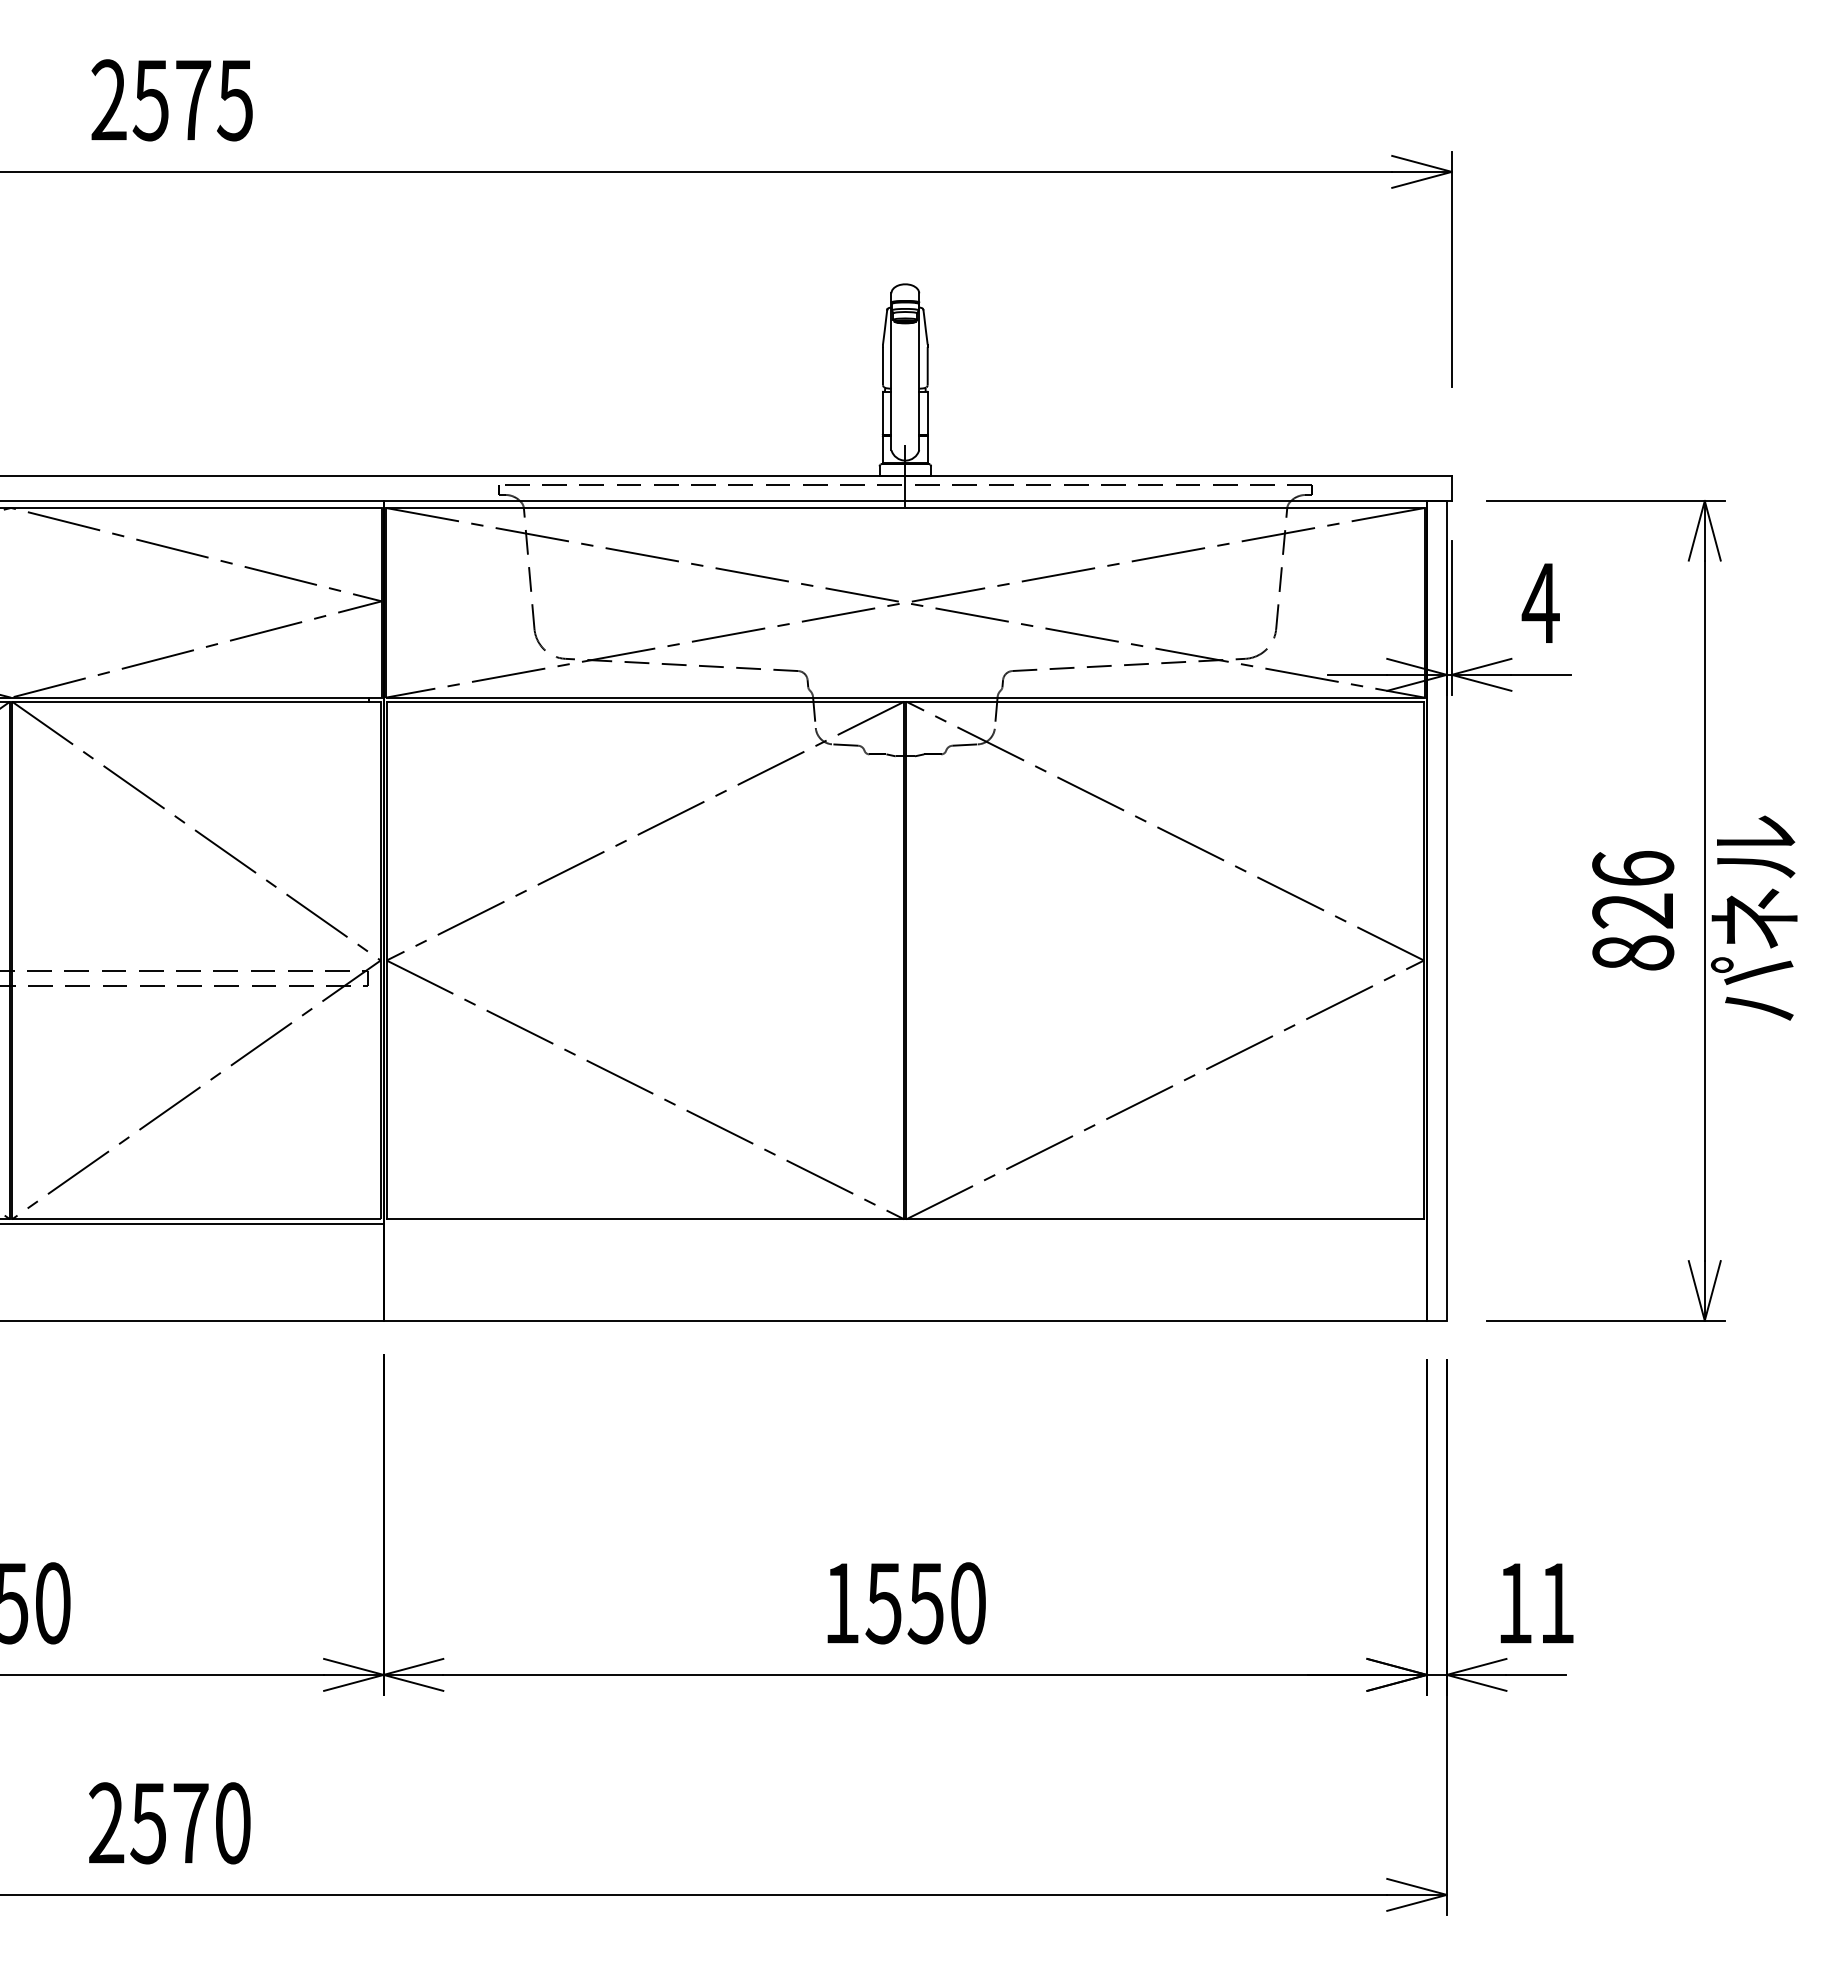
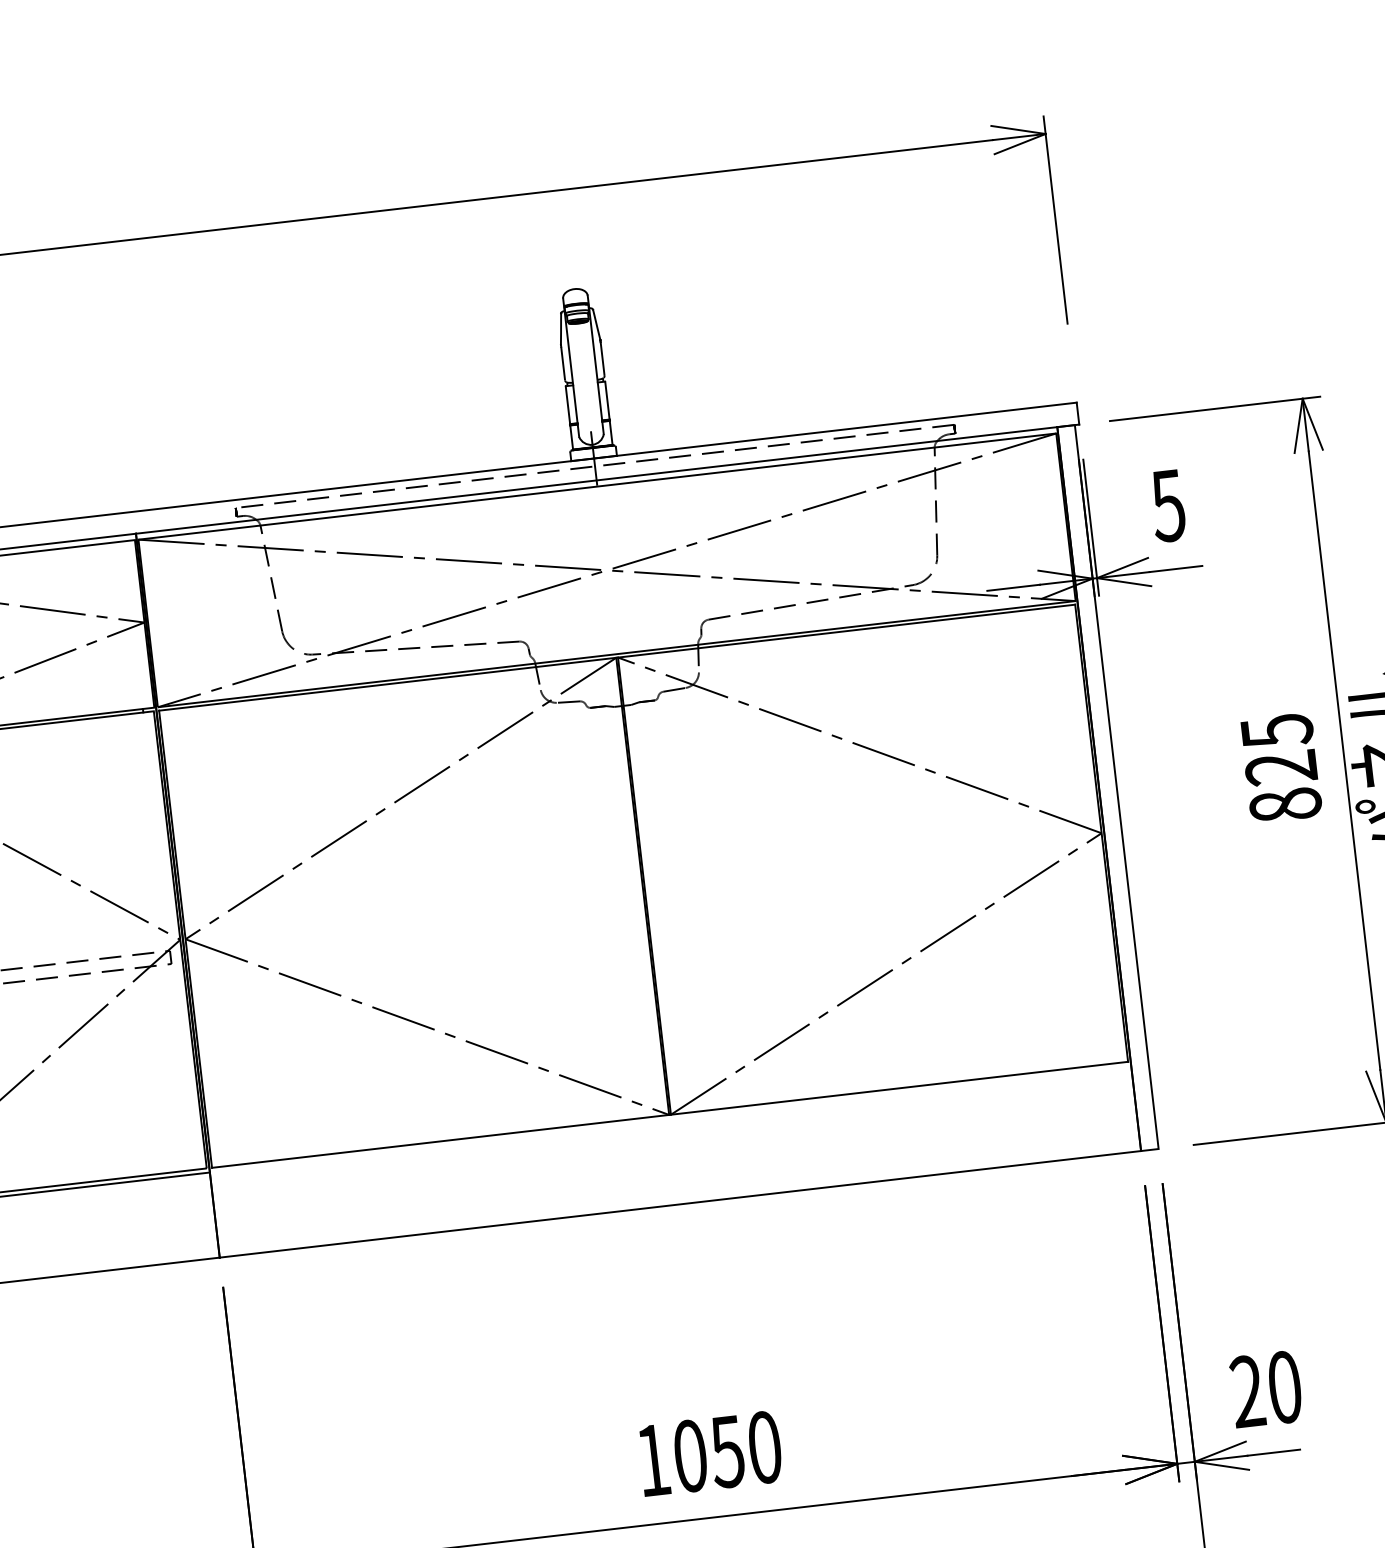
text: (1540, 603) -> (1168, 506), 4 -> 5
text: (1633, 869) -> (1277, 731), 826 -> 825
text: (883, 1603) -> (690, 1456), 1550 -> 1050
text: (1535, 1603) -> (1265, 1389), 11 -> 20

